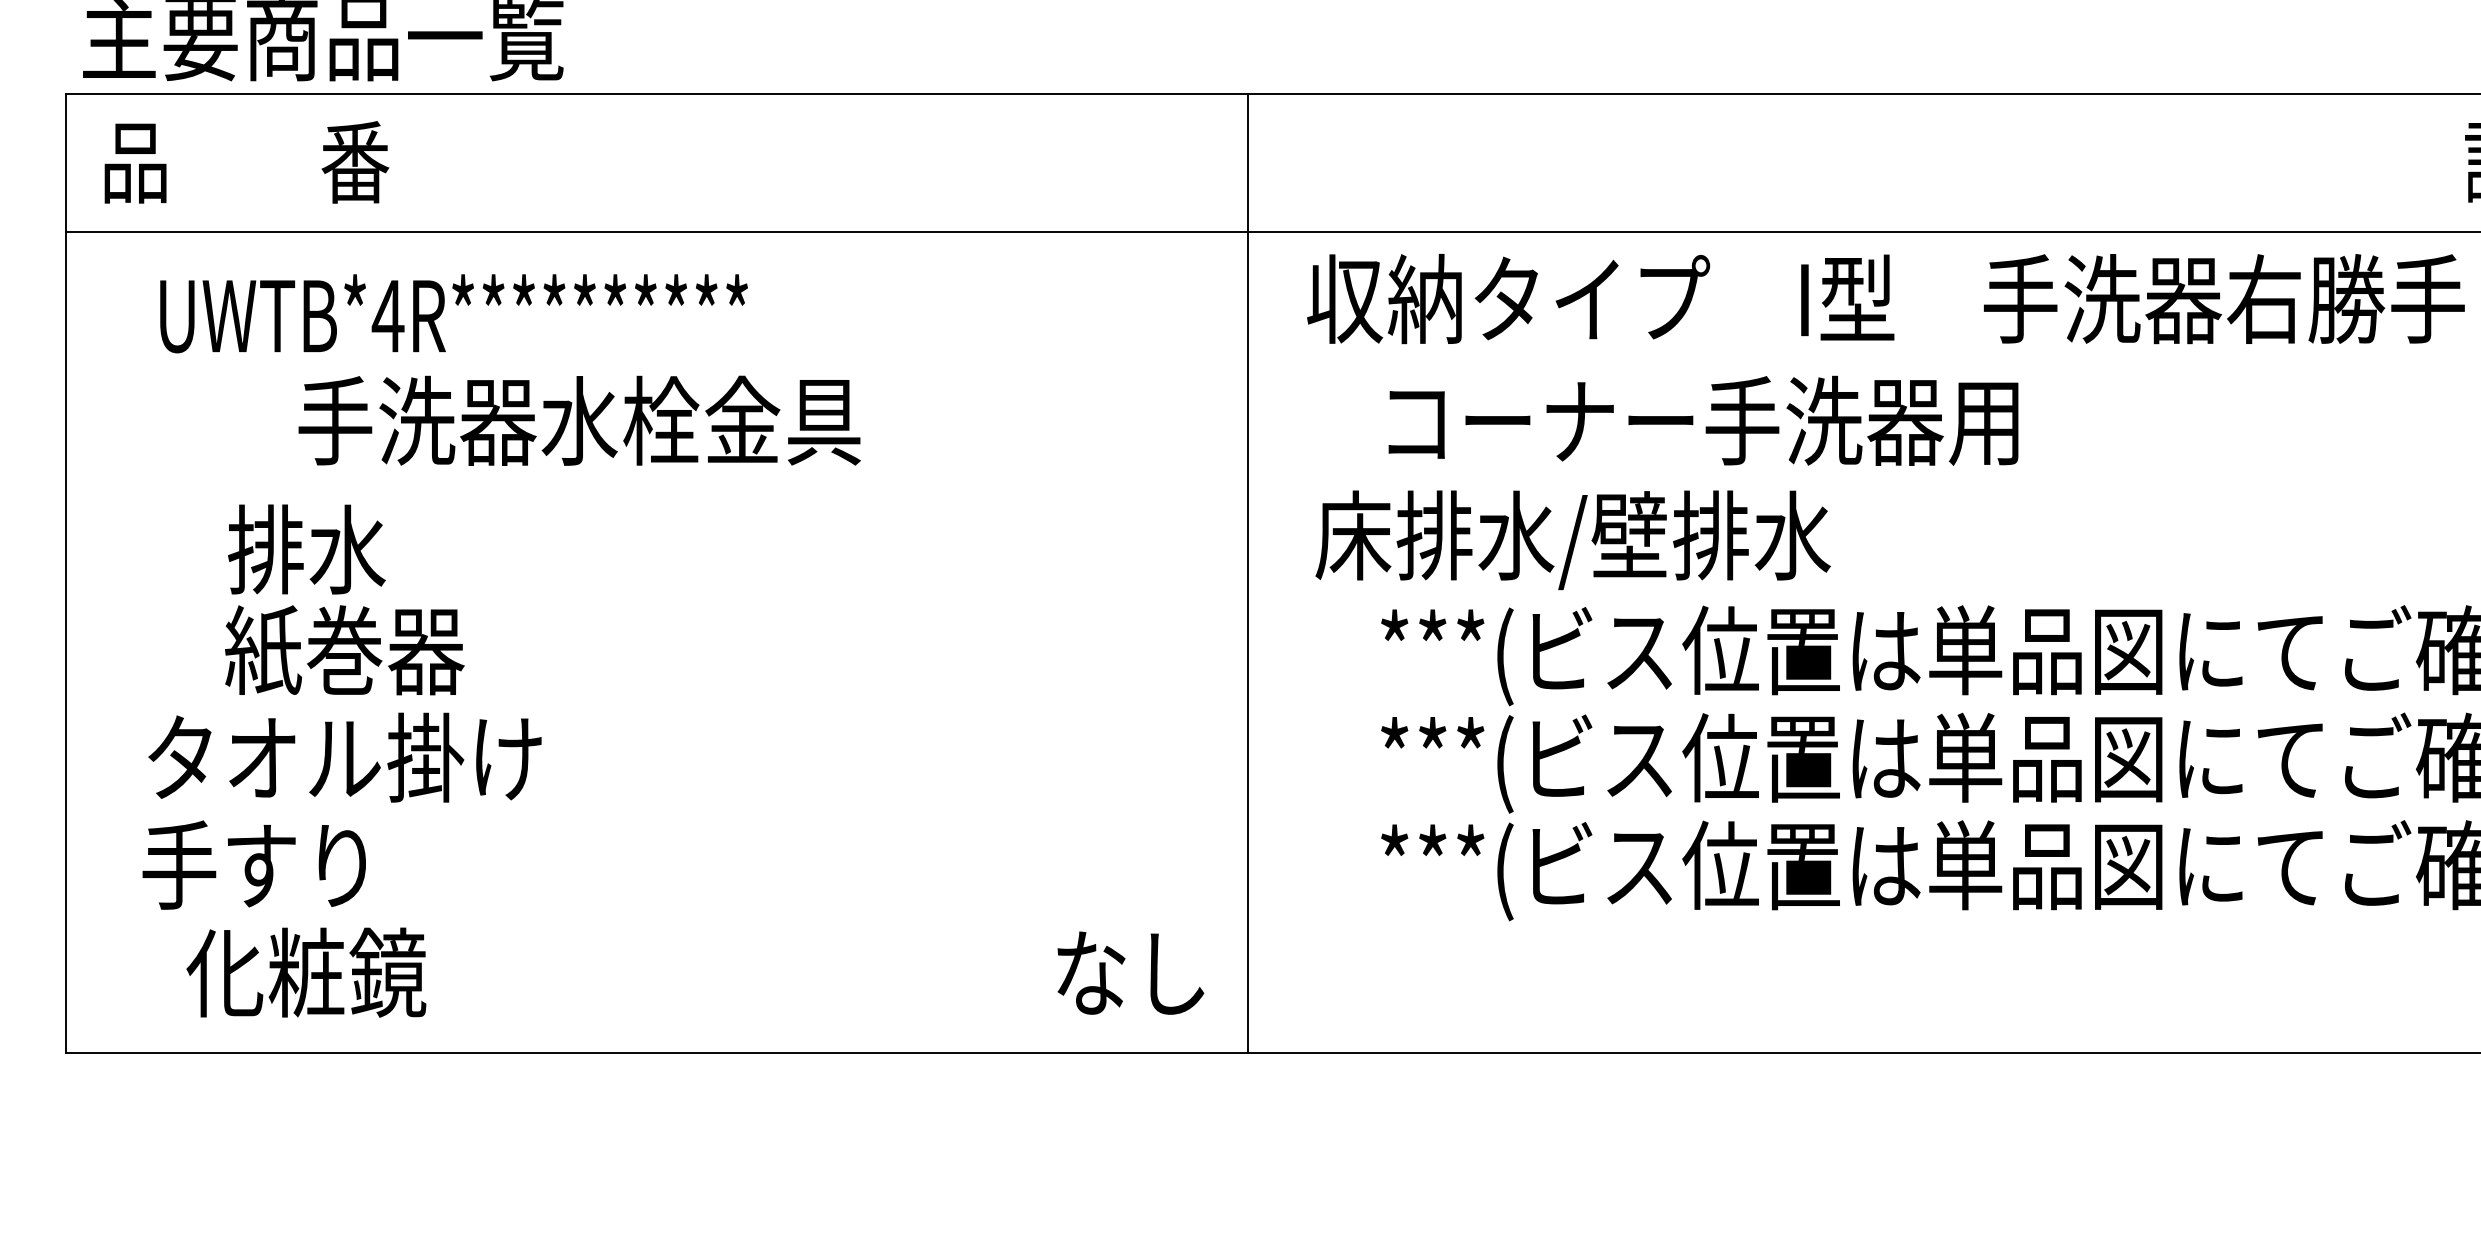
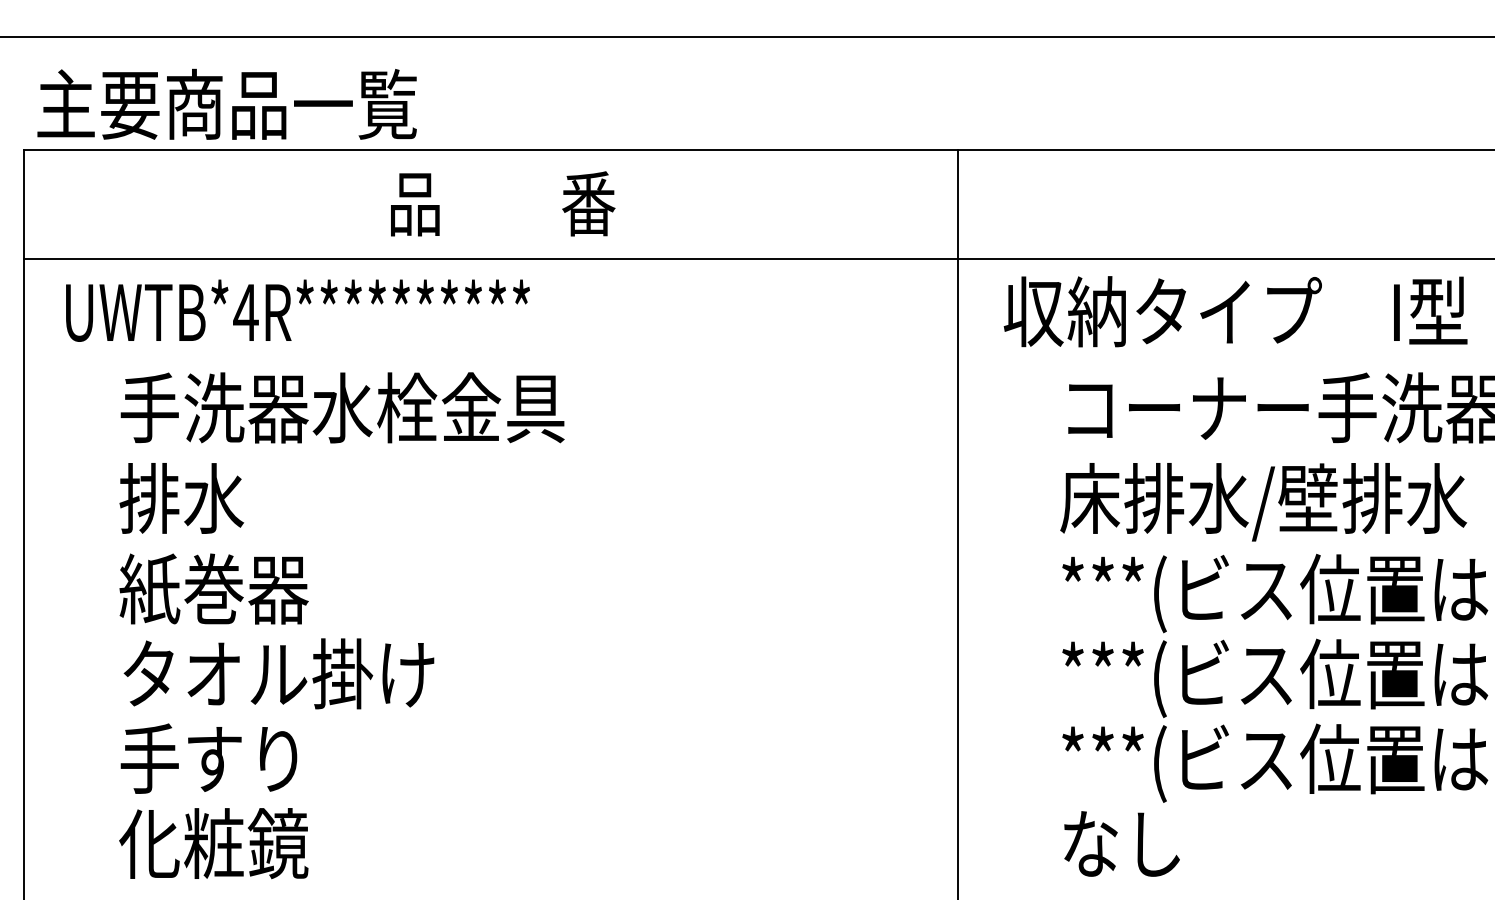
text: (246, 162) -> (502, 203), moved
text: (453, 313) -> (297, 310), moved
text: (579, 420) -> (342, 407), moved
text: (1572, 540) -> (1263, 502), moved
text: (306, 549) -> (181, 498), moved
text: (344, 650) -> (213, 589), moved
text: (344, 757) -> (278, 673), moved
text: (253, 864) -> (208, 758), moved
text: (1130, 972) -> (1121, 843), moved

